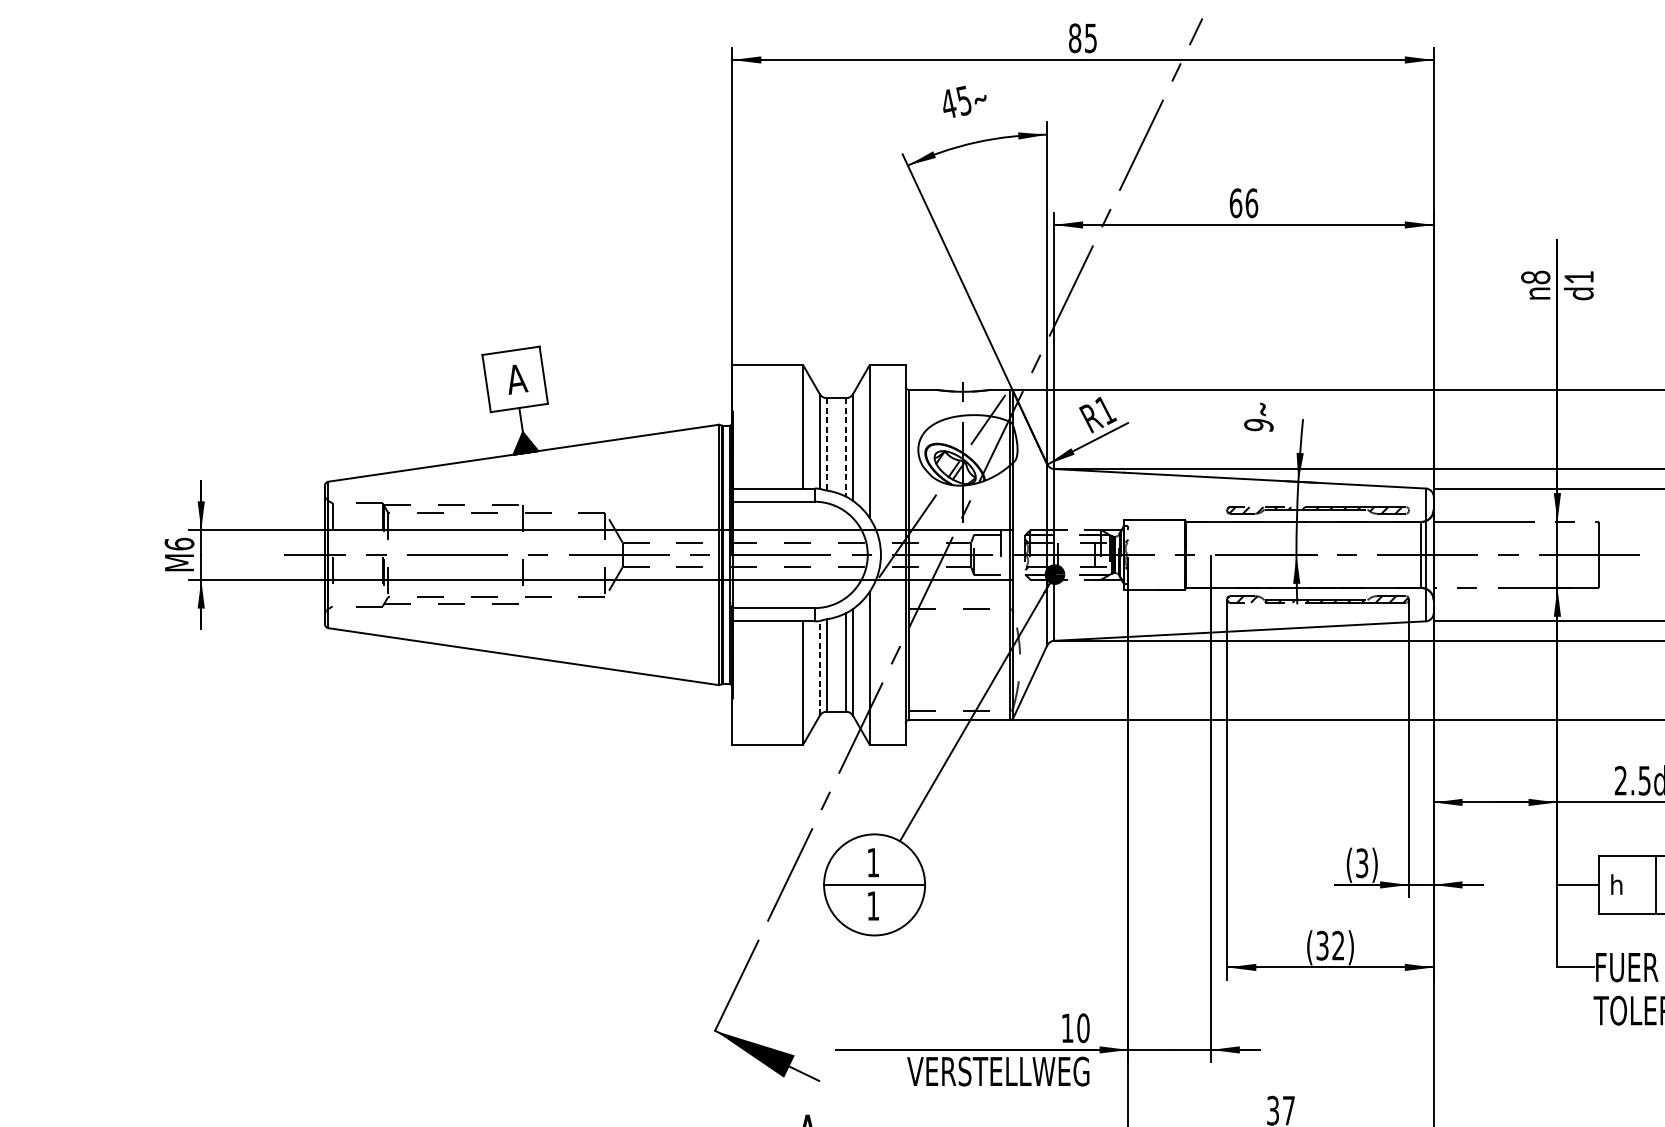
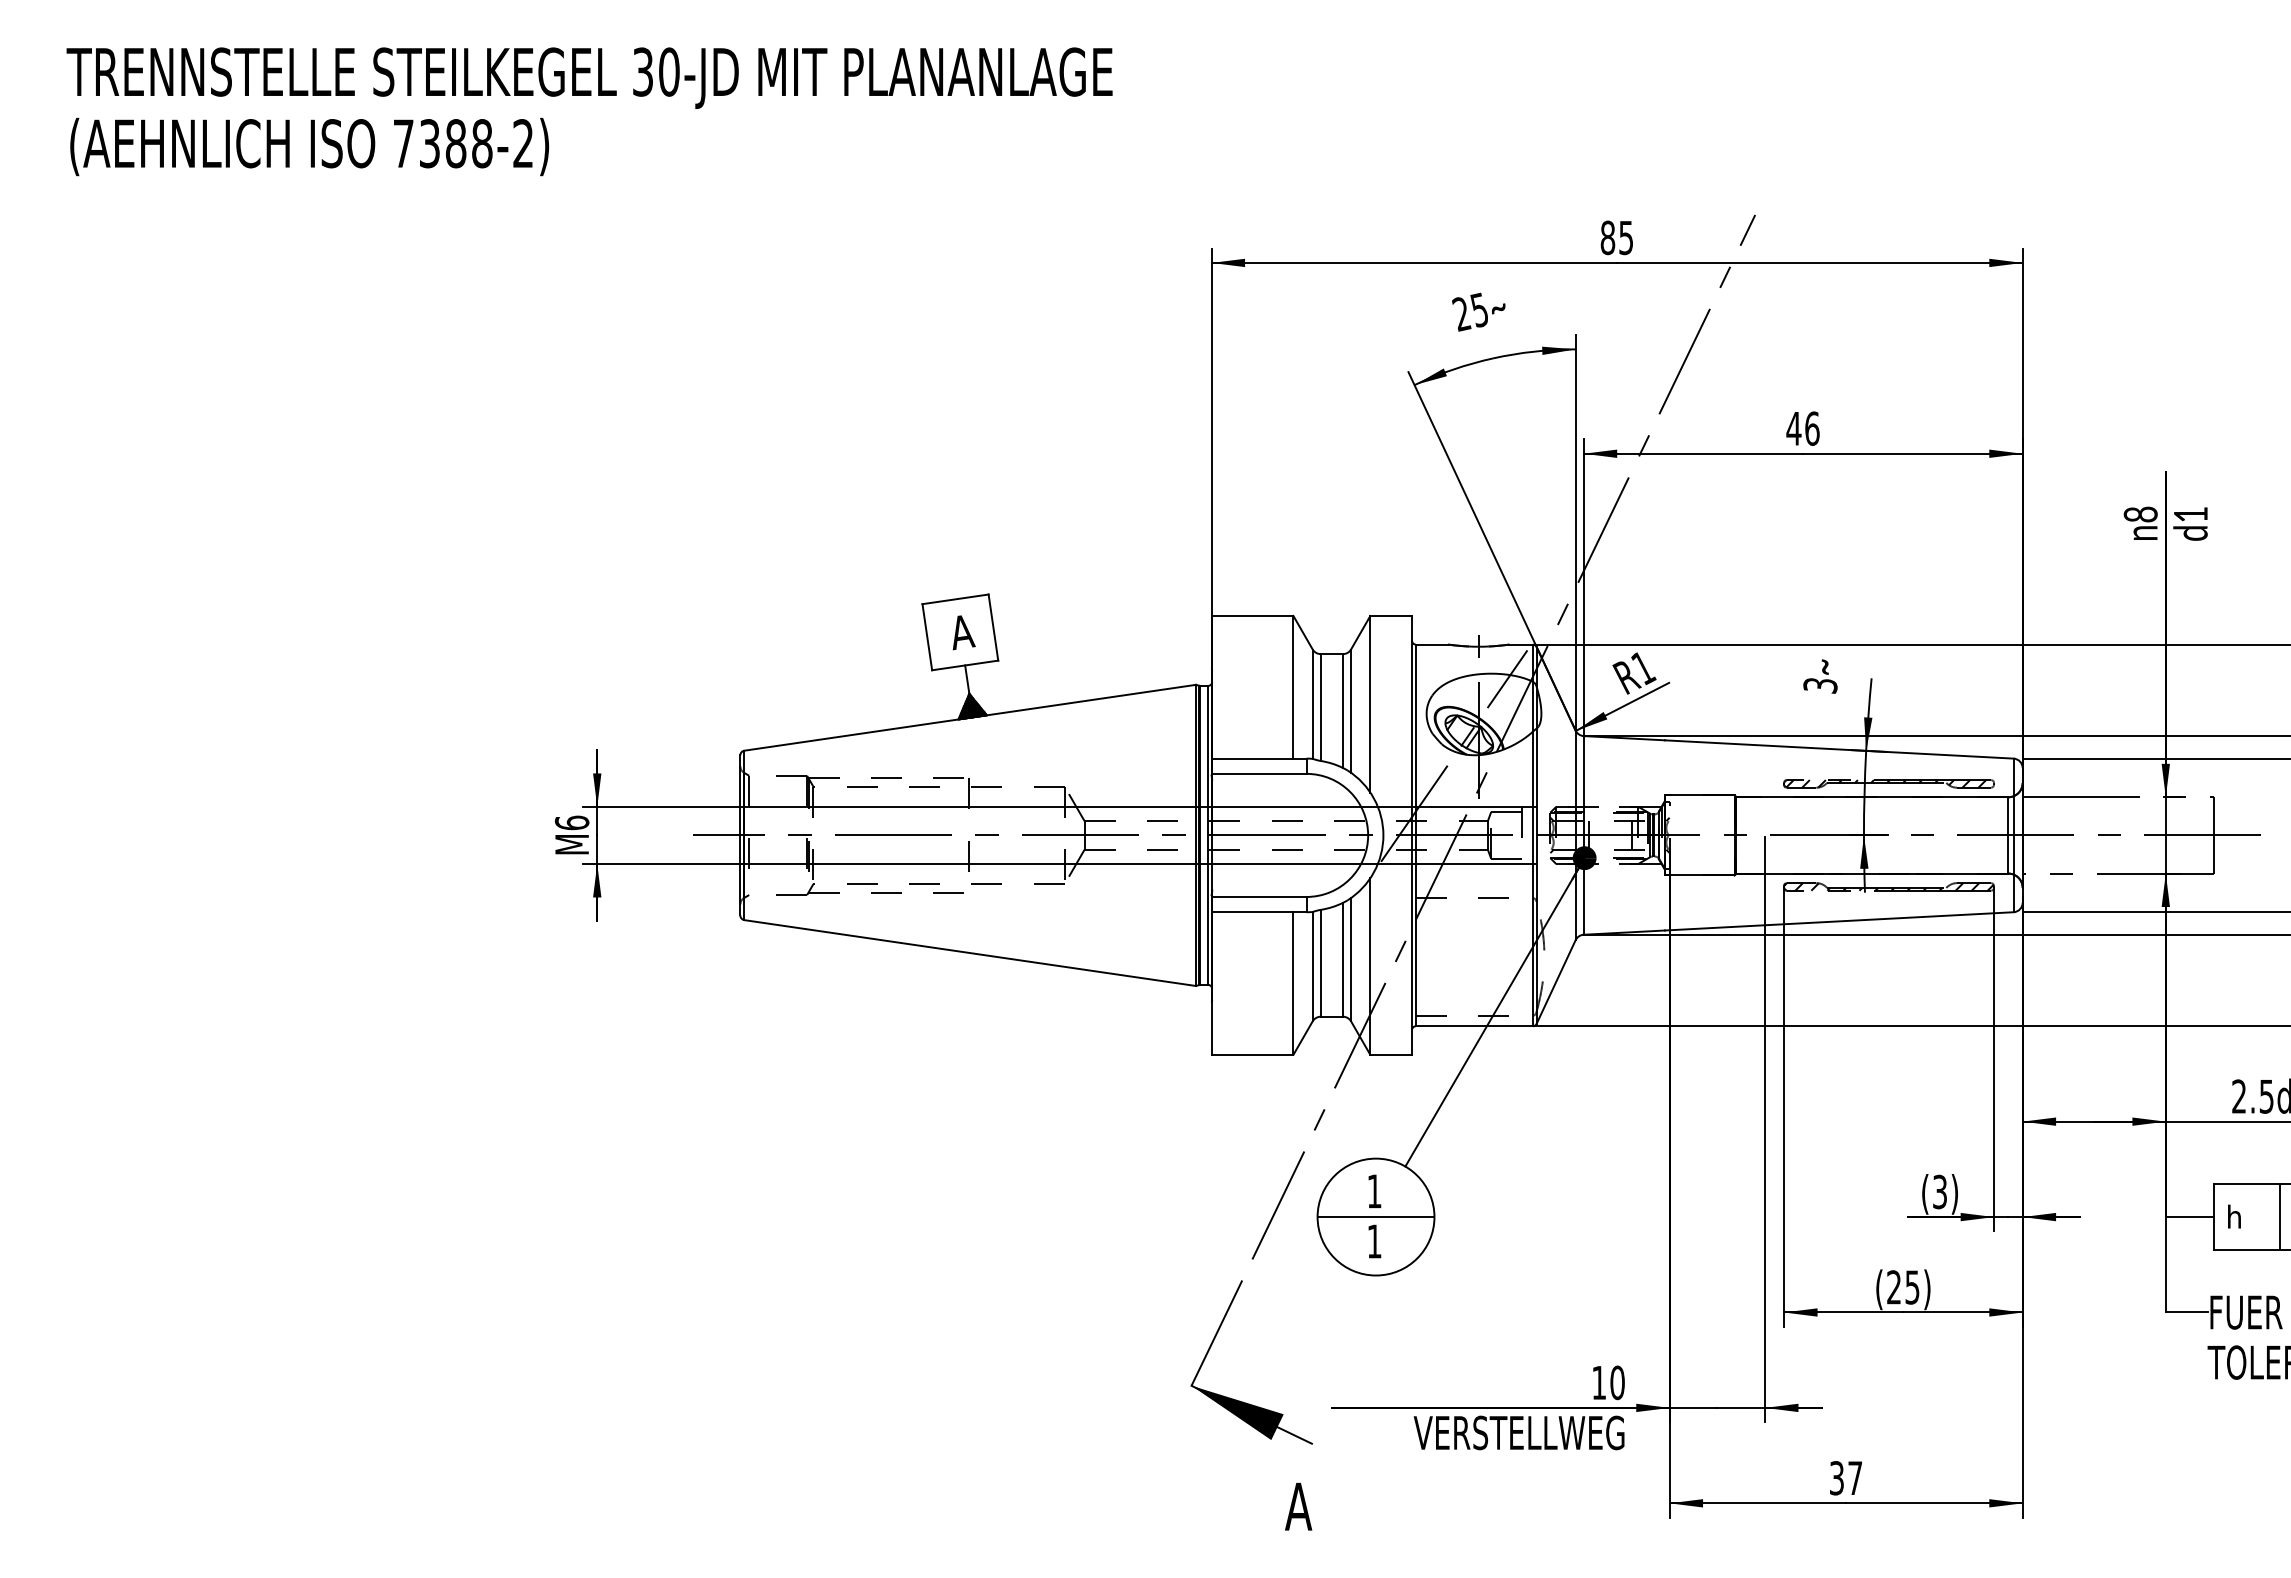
text: (948, 103) -> (1461, 313), 45 -> 25
text: (1235, 203) -> (1793, 428), 66 -> 46
text: (1258, 425) -> (1820, 685), 9 -> 3
line: (826, 445) -> (1320, 708), dashed -> solid
line: (845, 447) -> (1342, 711), dashed -> solid
line: (819, 668) -> (1312, 966), dashed -> solid
text: (1330, 945) -> (1903, 1287), (32) -> (25)

